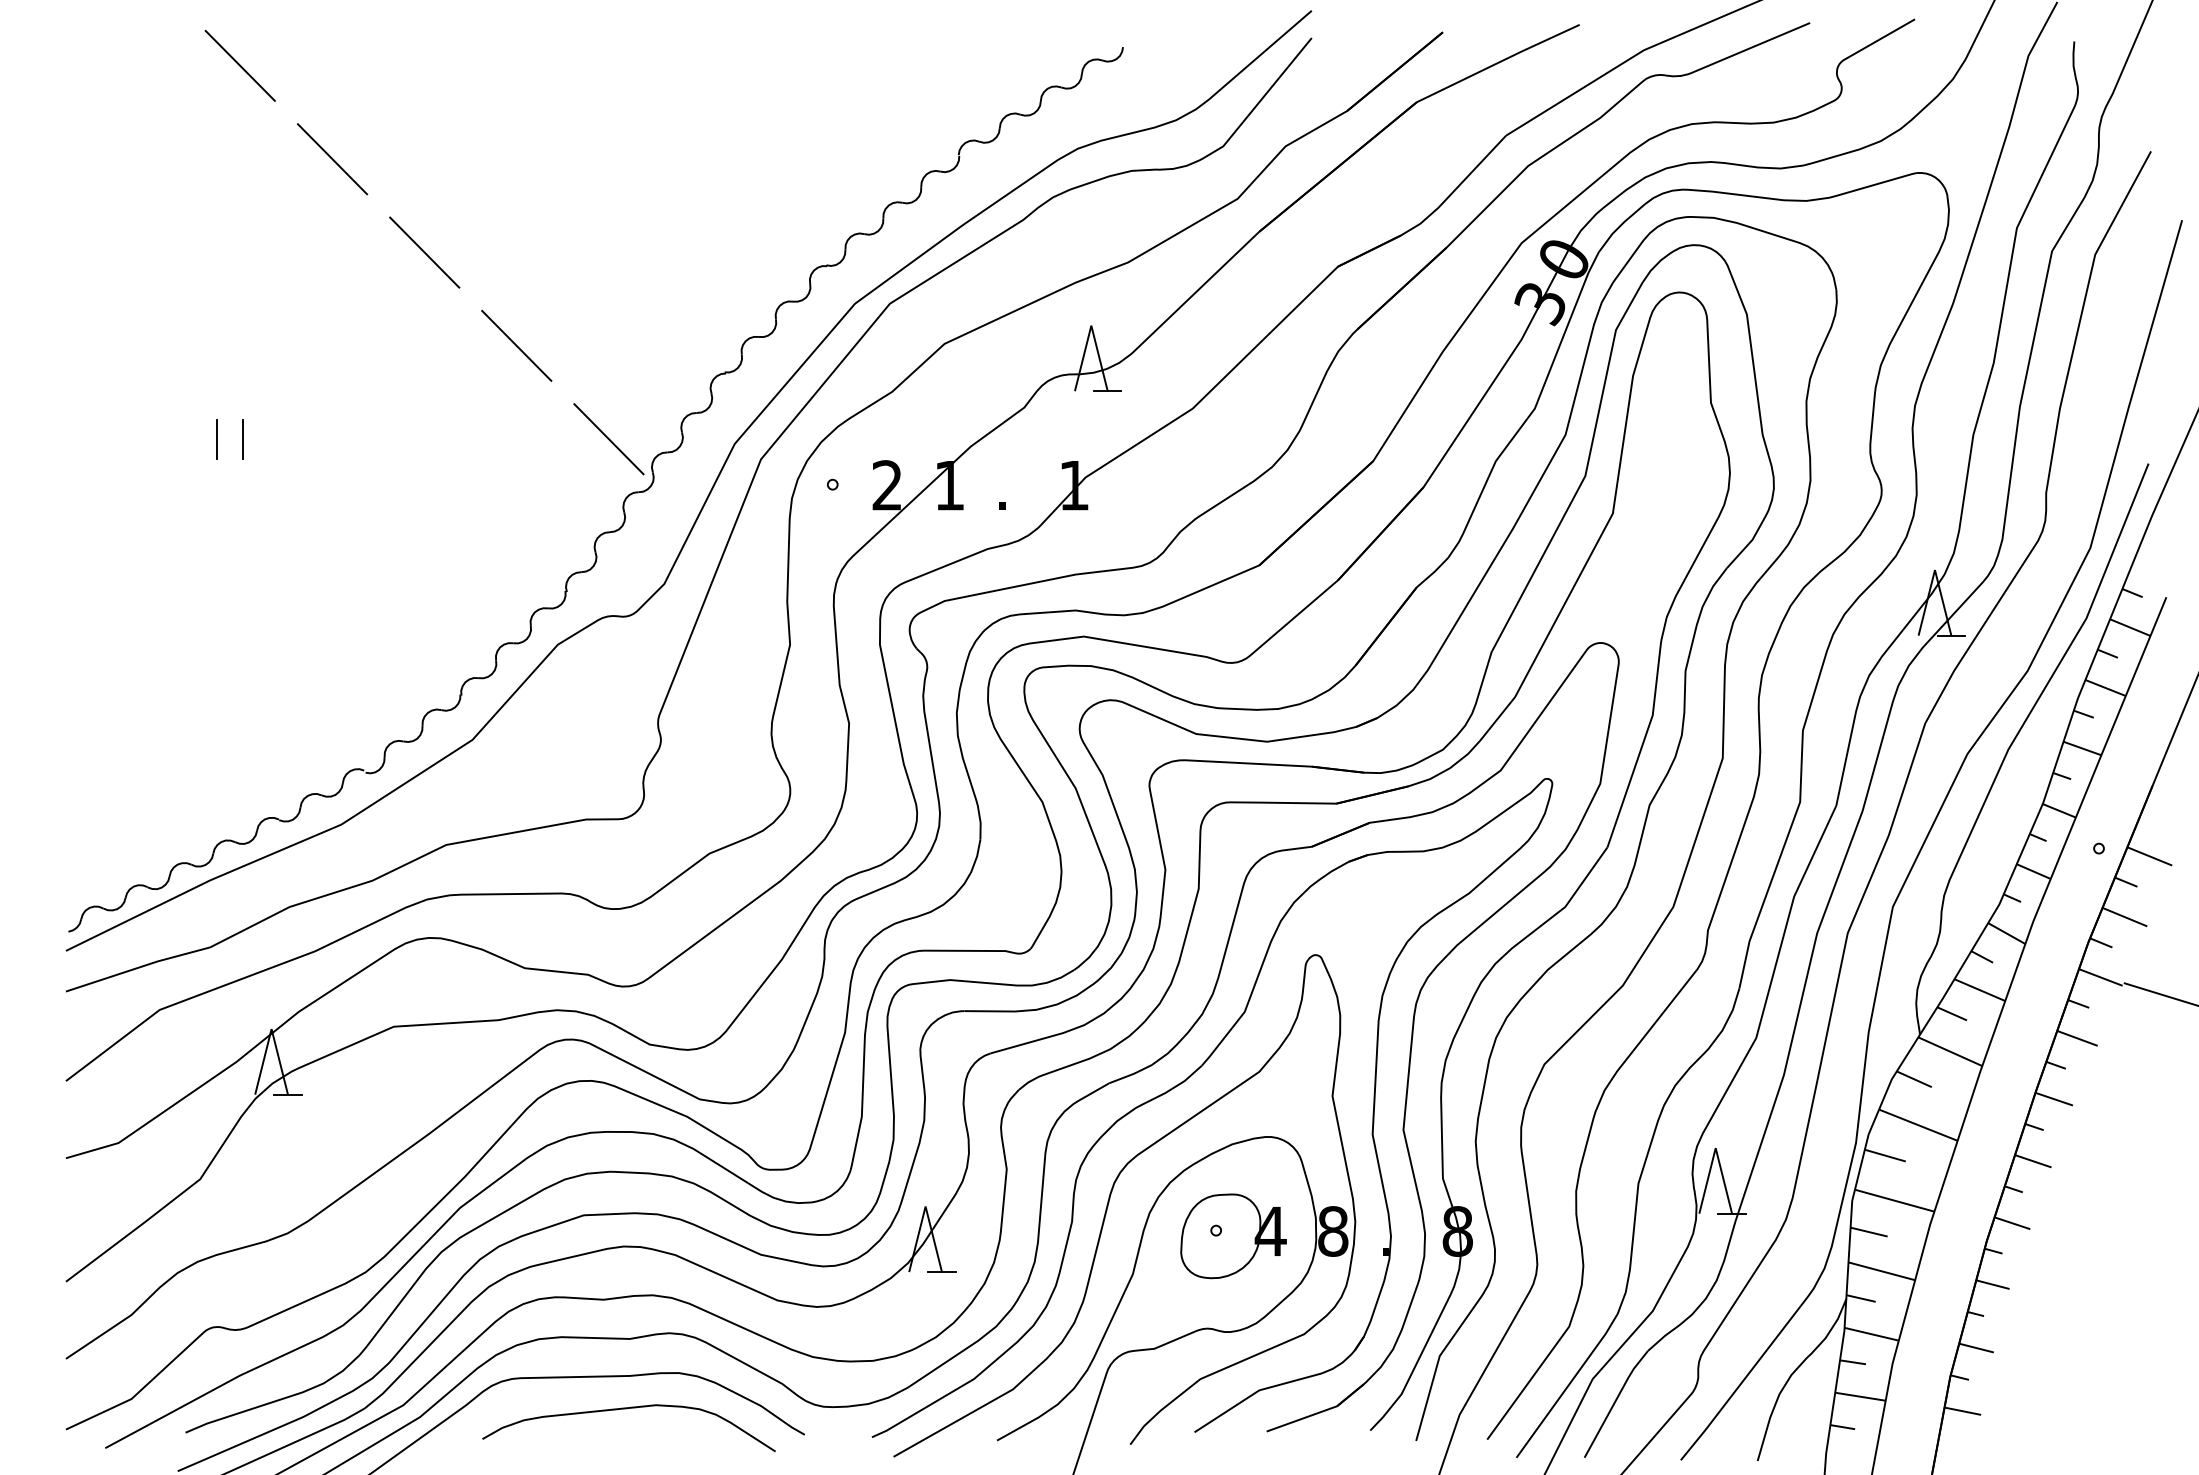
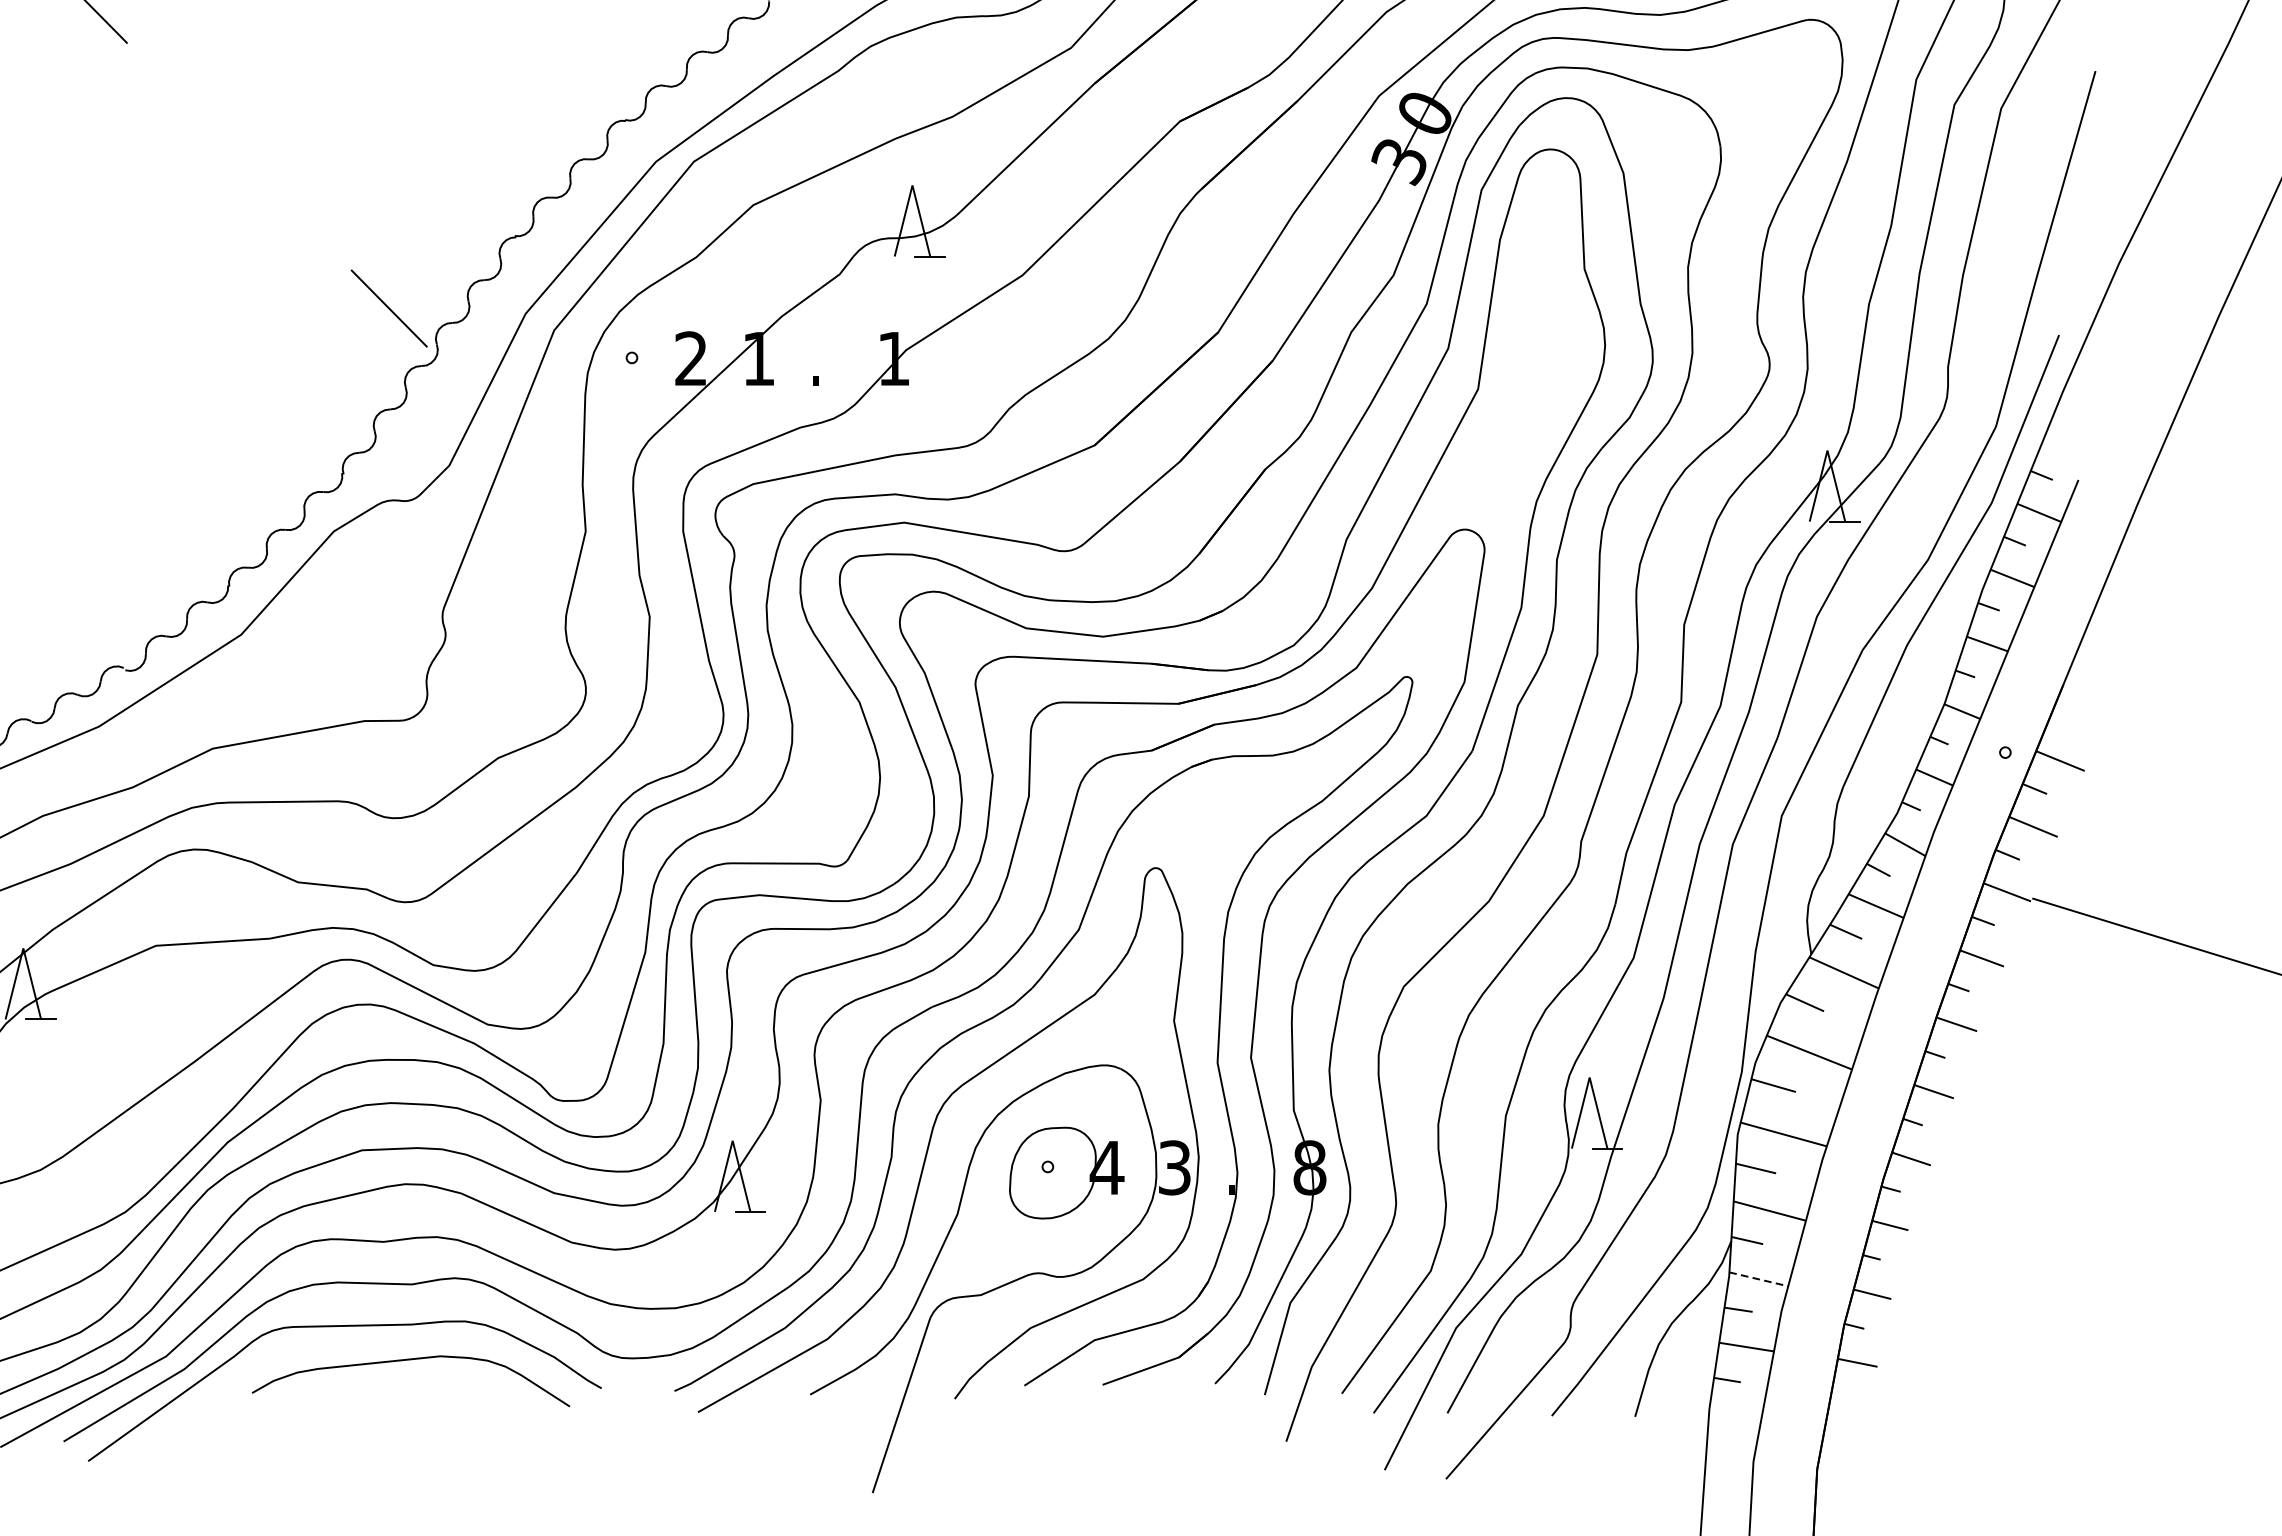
line: (424, 252) -> (189, 106), removed
line: (516, 345) -> (288, 206), removed
text: (1333, 1231) -> (1175, 1167), 8 -> 3
line: (1871, 1334) -> (1758, 1279), solid -> dashed

